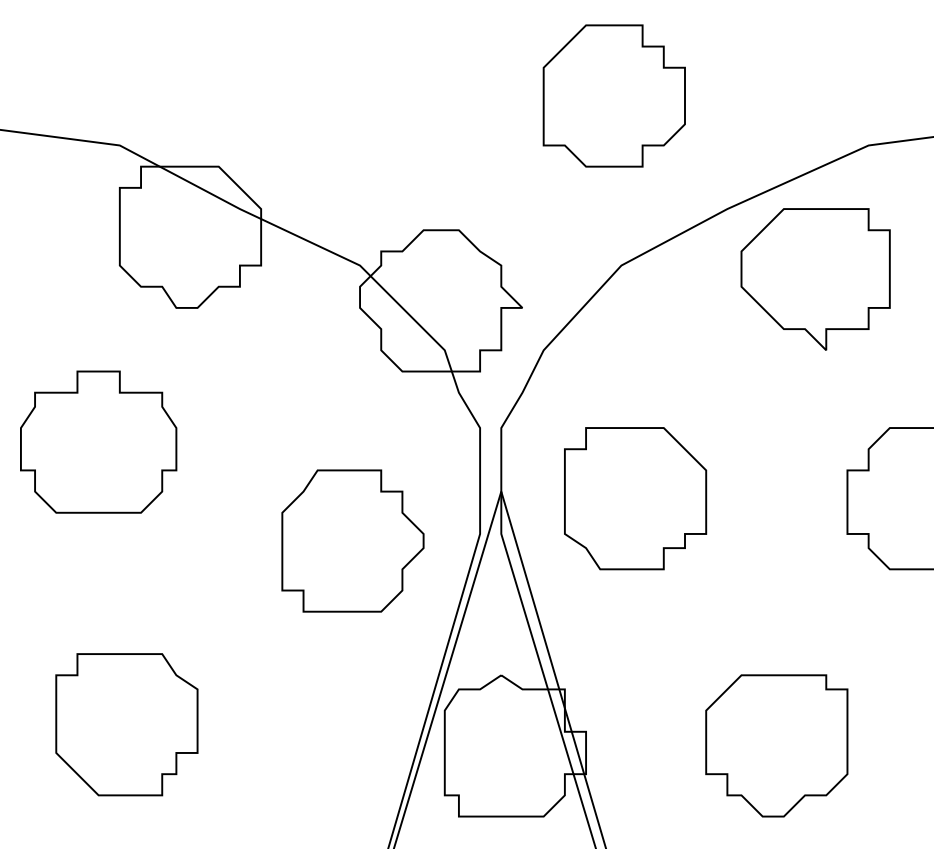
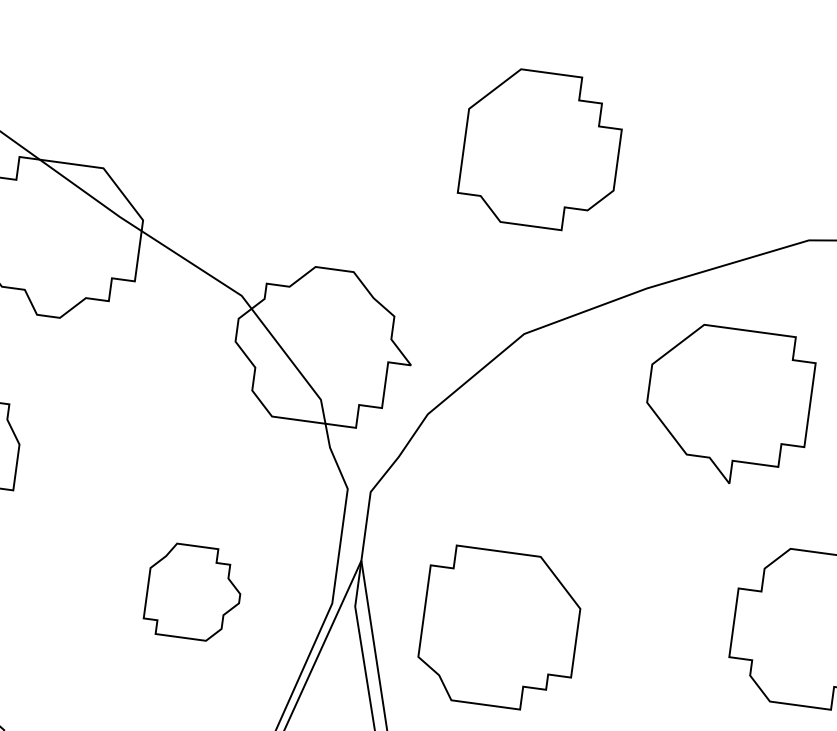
part: (815, 279) -> (728, 405), moved
part: (635, 498) -> (499, 628), moved
part: (352, 540) -> (193, 591), size x0.6

